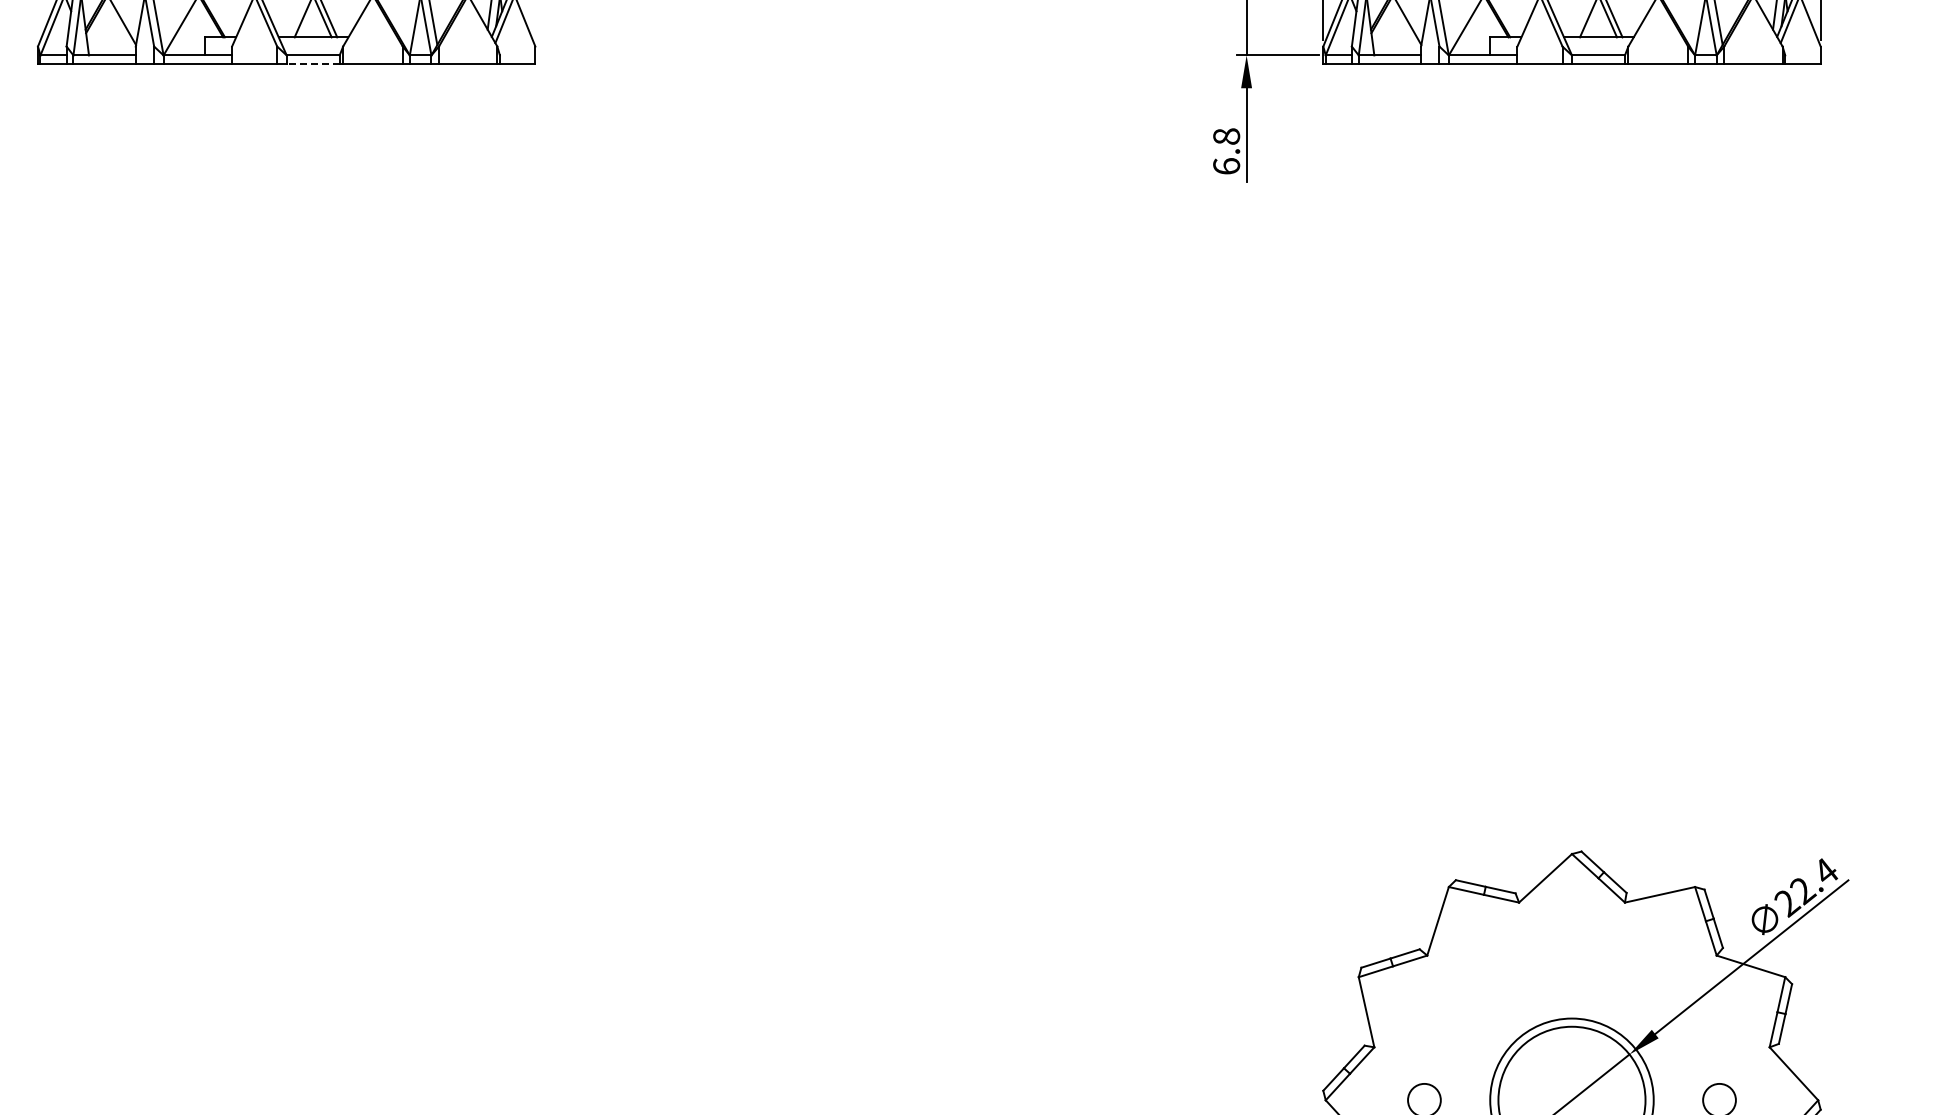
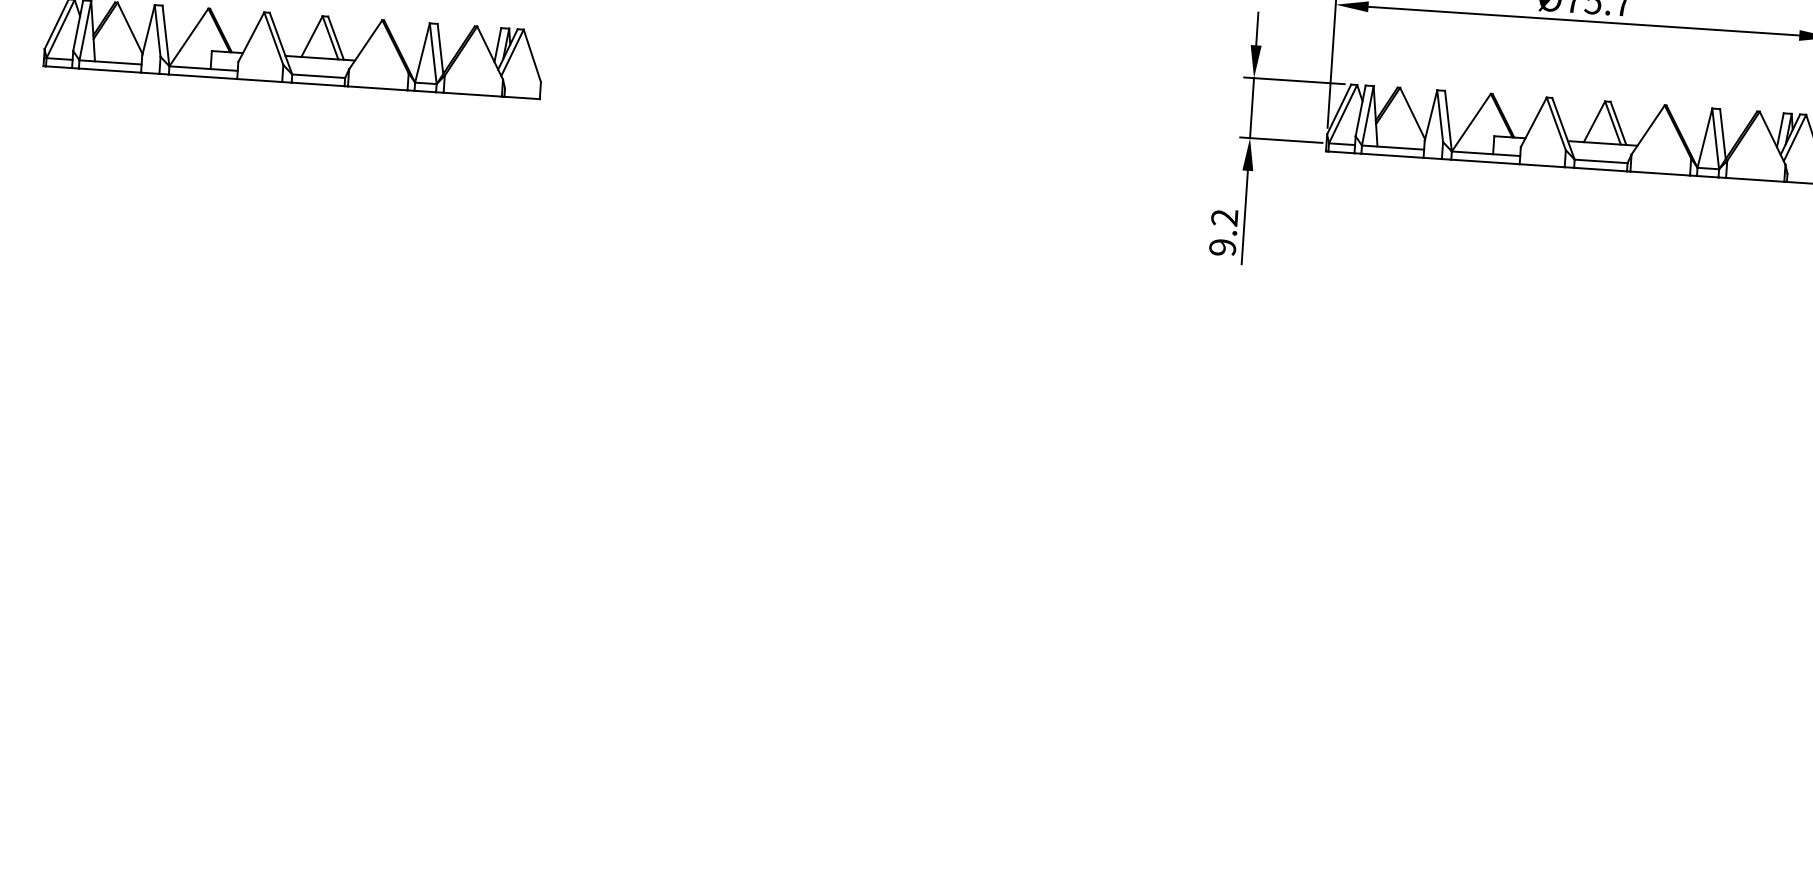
line: (312, 63) -> (317, 84), dashed -> solid
text: (1226, 151) -> (1223, 232), 6.8 -> 9.2

